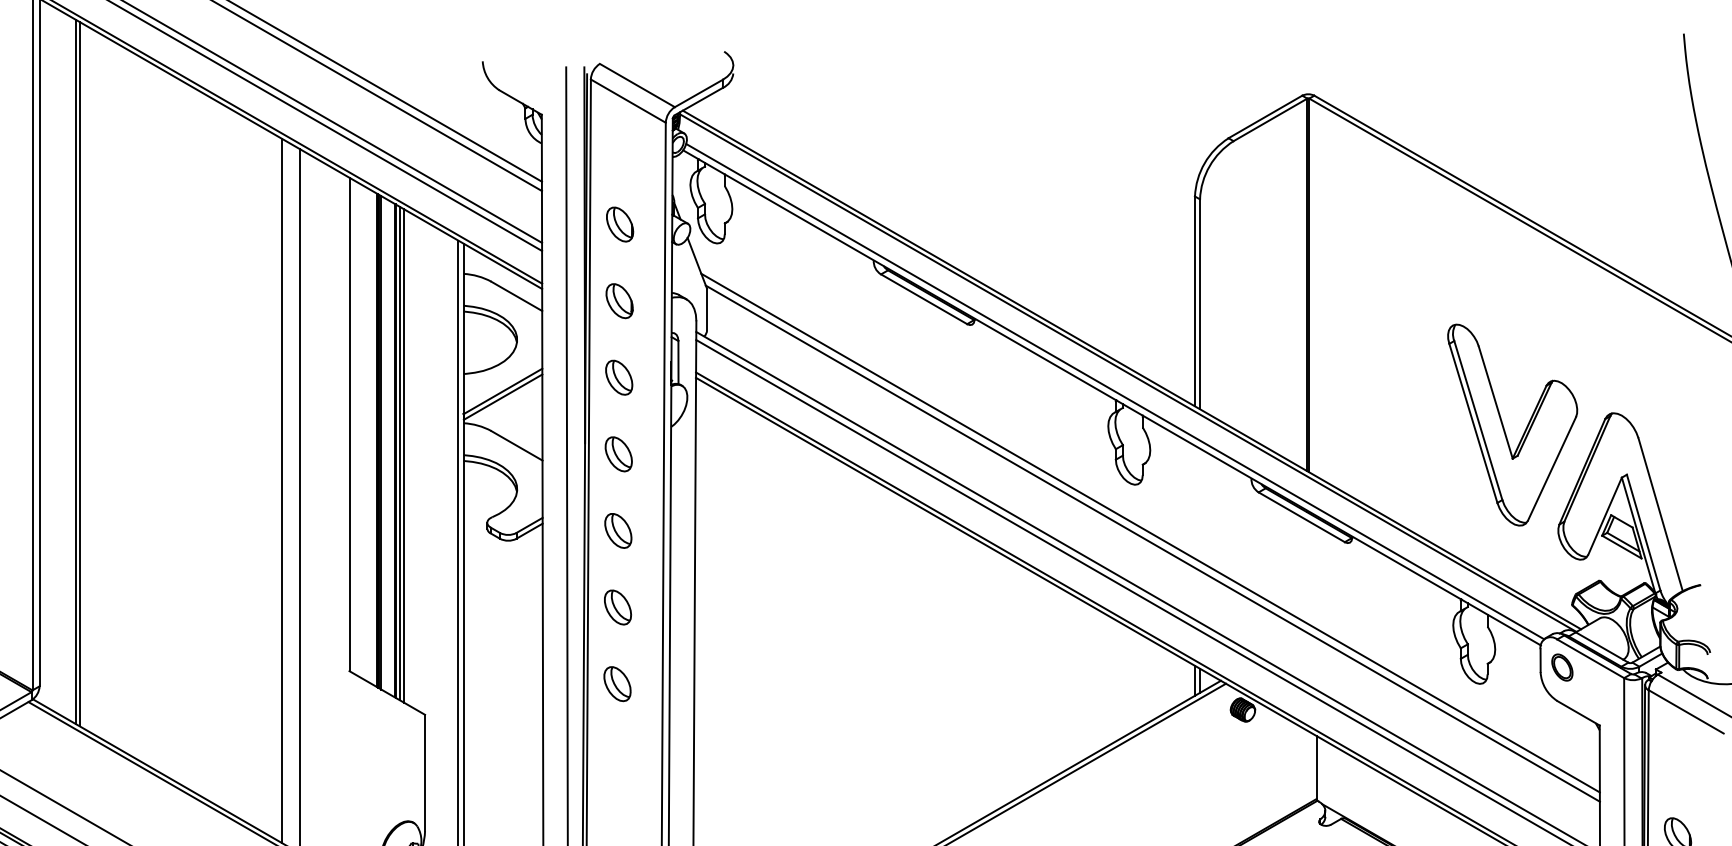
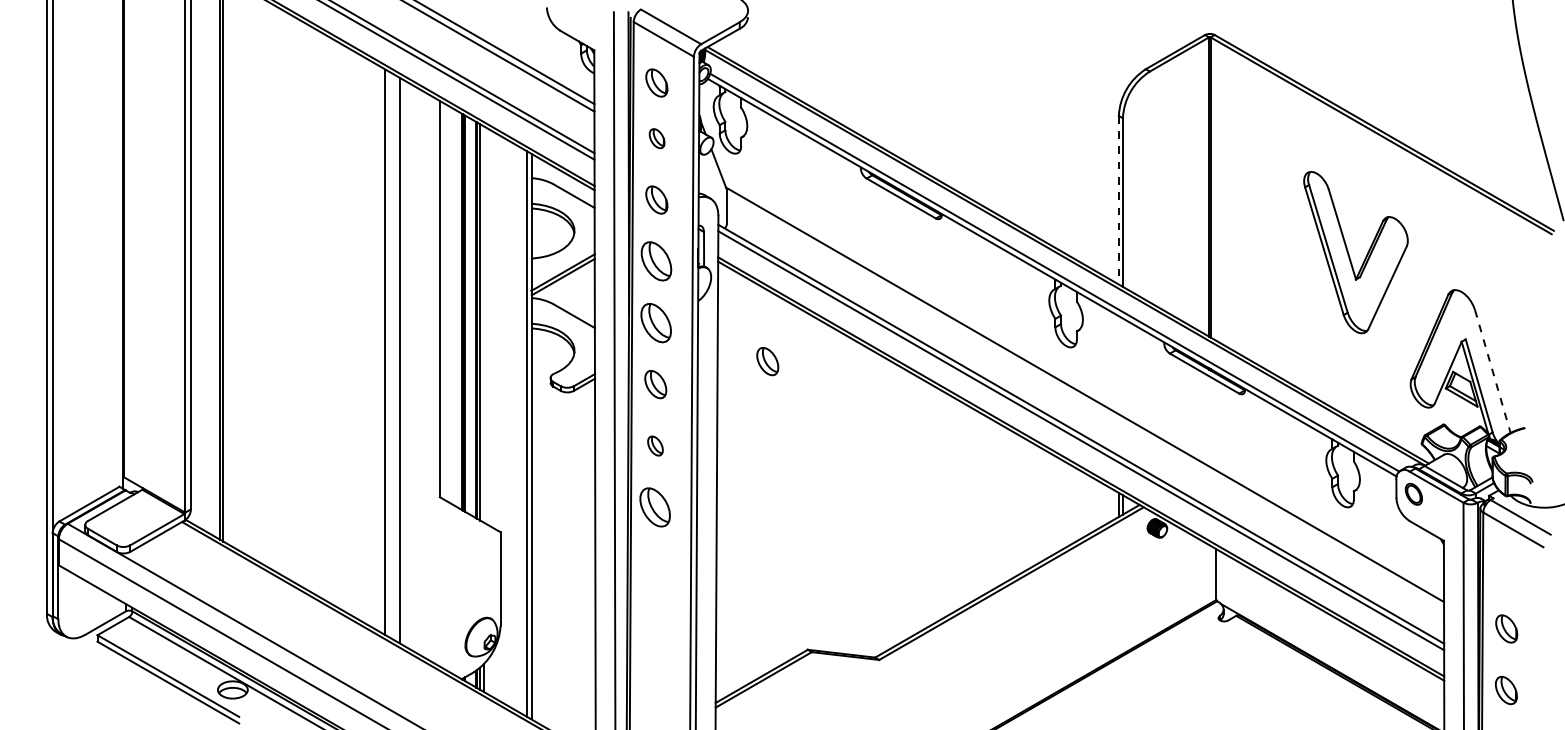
part: (619, 154) -> (656, 82), added
part: (619, 224) -> (656, 138), size x0.7
line: (1194, 301) -> (1118, 200), solid -> dashed
part: (619, 377) -> (656, 261), size x1.4
part: (1504, 426) -> (1349, 253), moved
part: (618, 453) -> (655, 322), size x1.4
line: (403, 456) -> (483, 324), removed
part: (757, 502) -> (767, 361), added
line: (1660, 514) -> (1492, 371), solid -> dashed
line: (1149, 533) -> (1082, 386), removed
part: (618, 606) -> (655, 445), size x0.7
part: (616, 683) -> (654, 507), size x1.4

